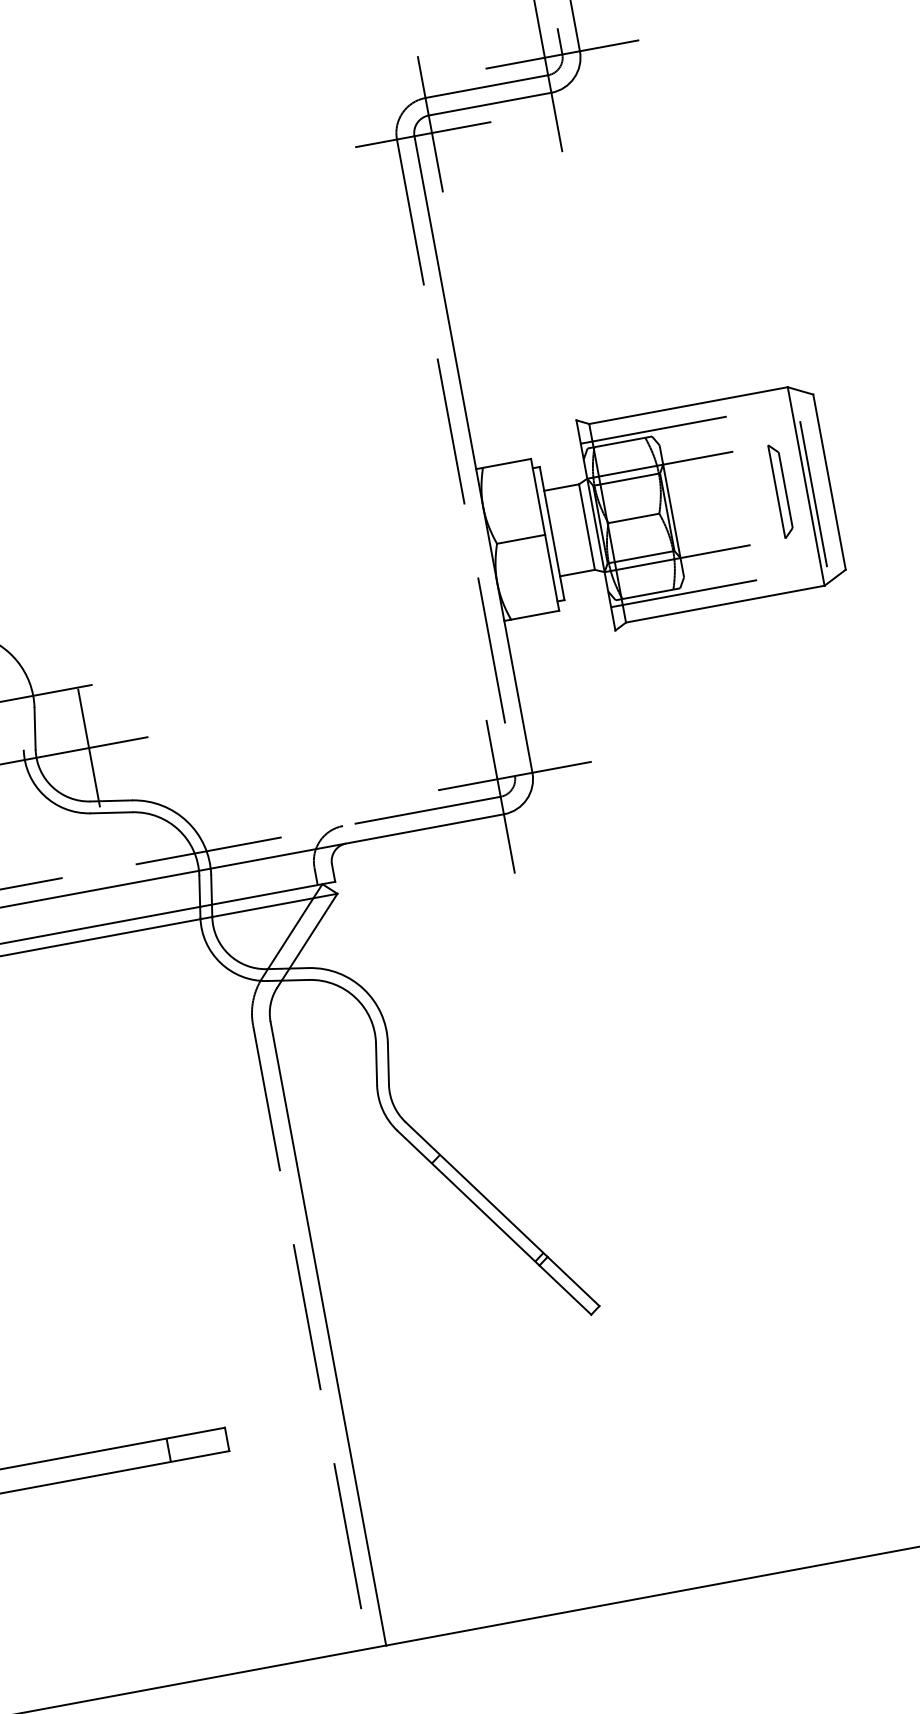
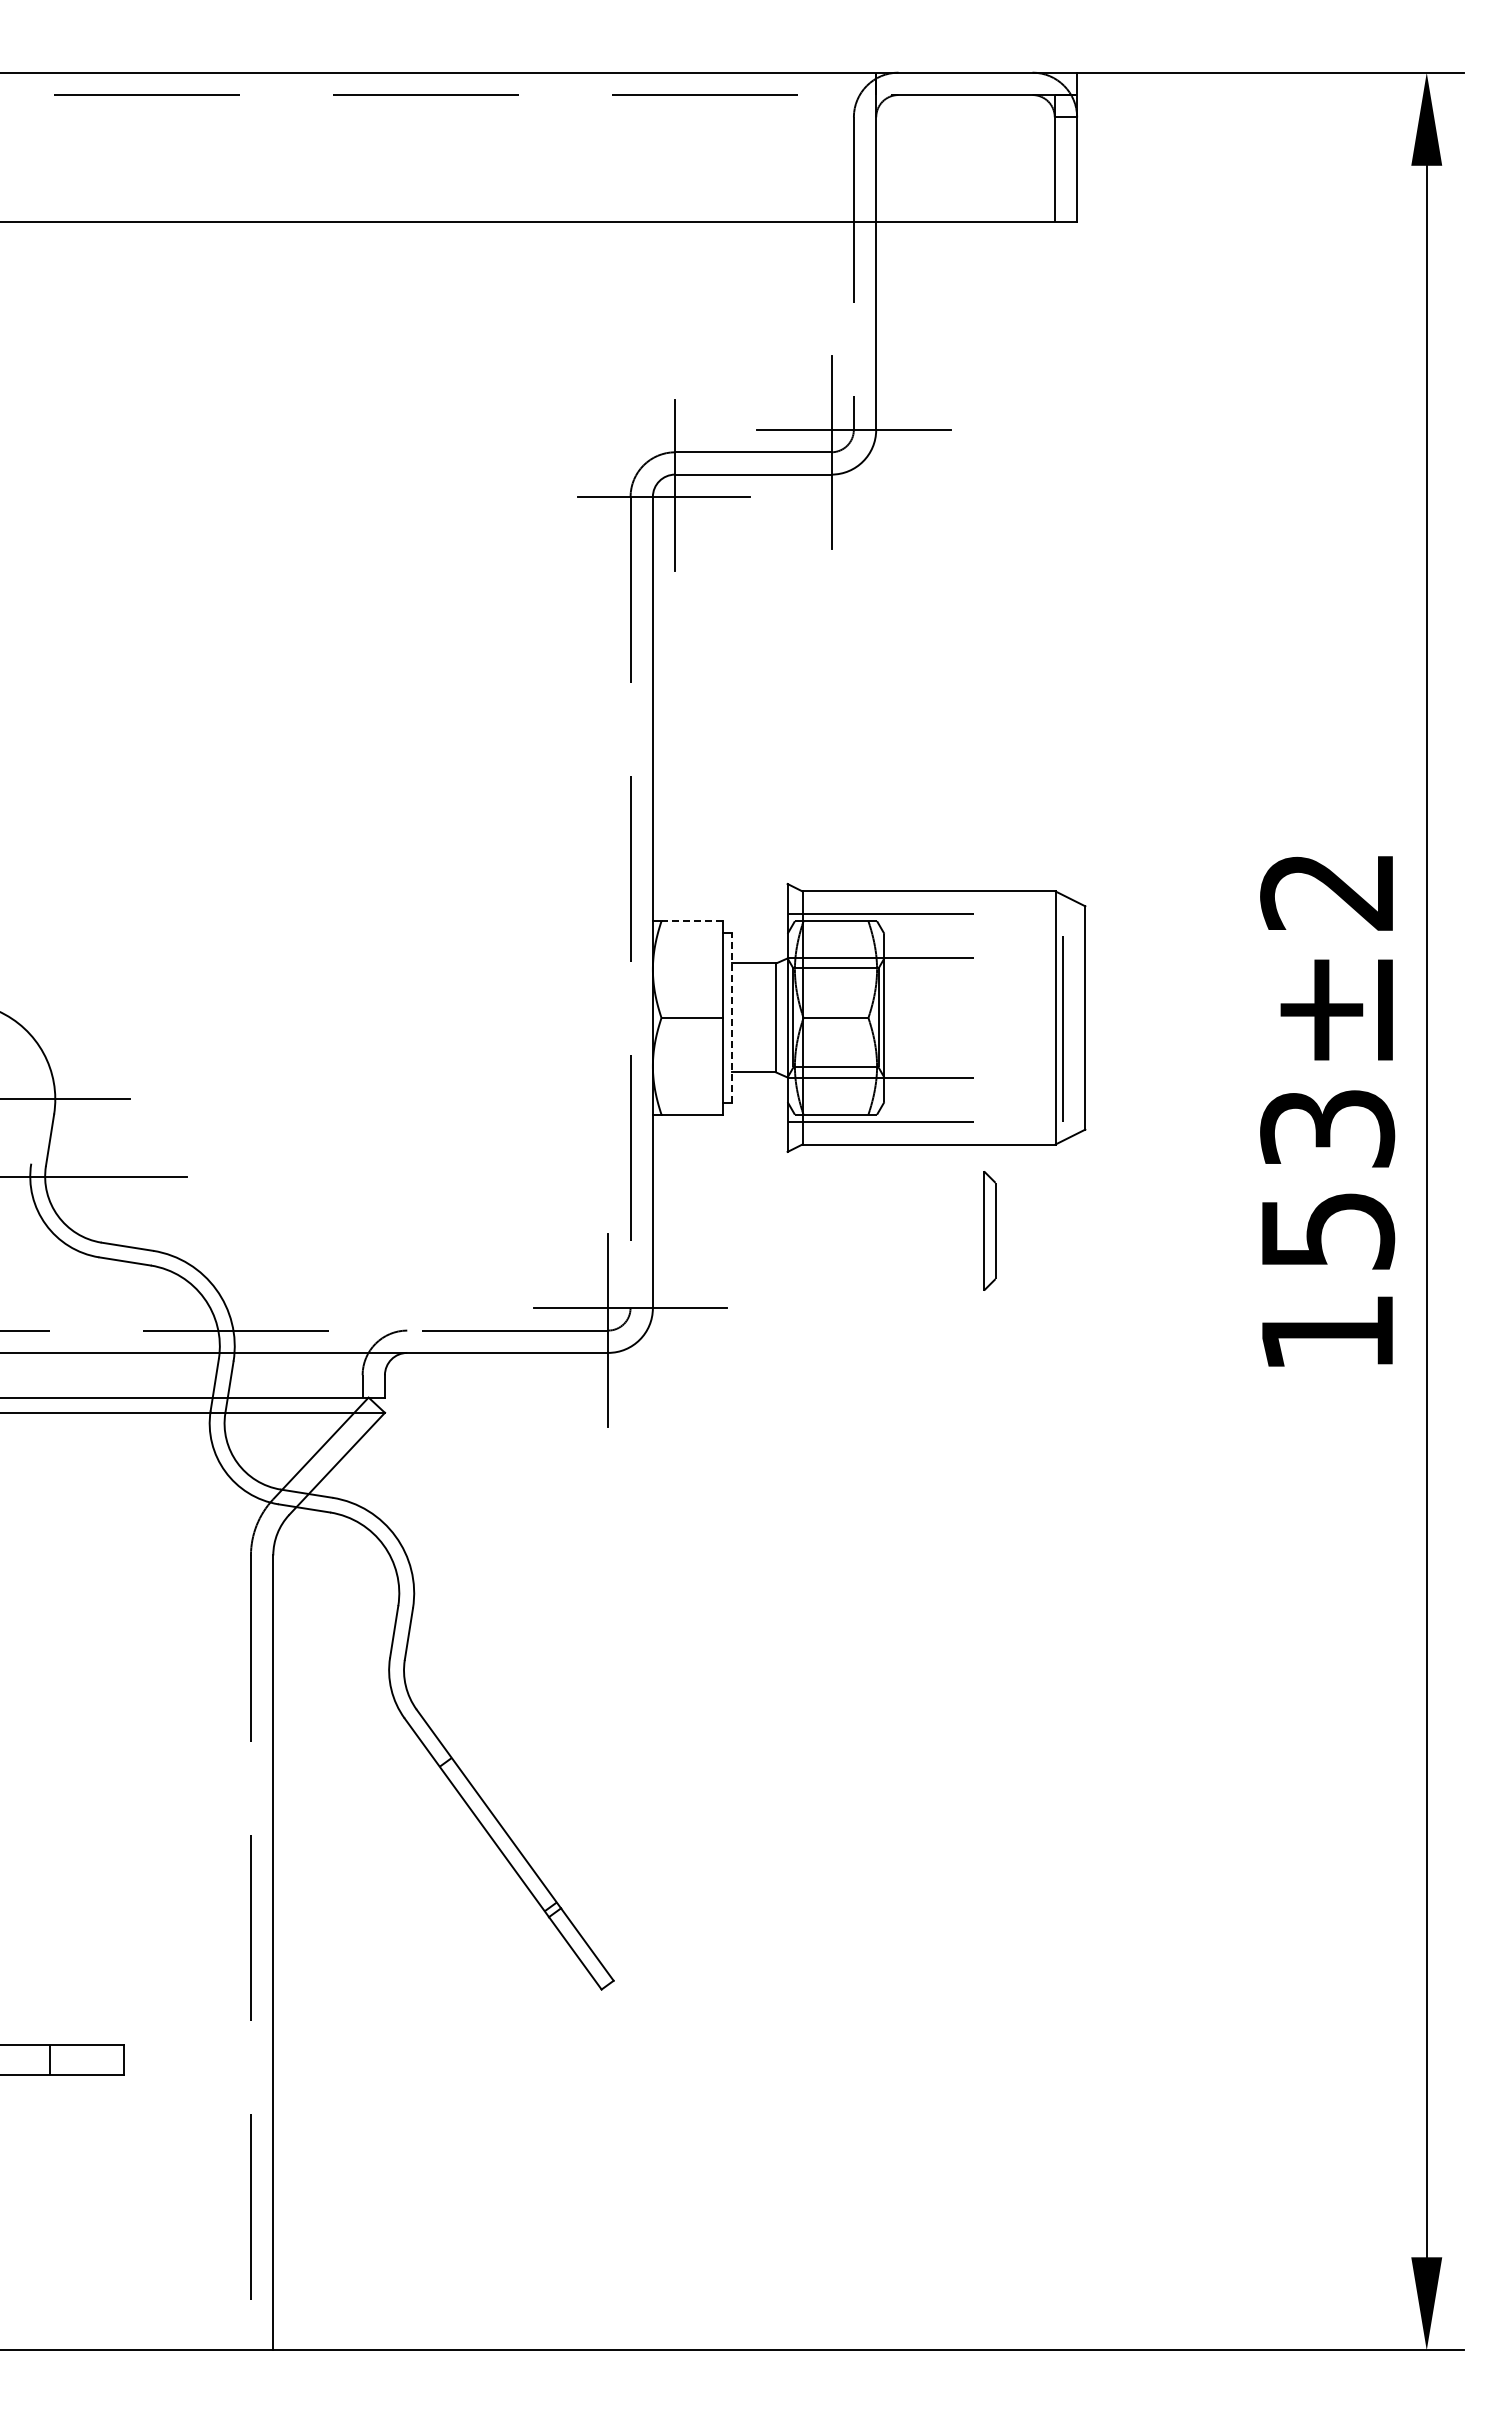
line: (507, 463) -> (692, 921), solid -> dashed
part: (780, 490) -> (989, 1230), moved
line: (551, 533) -> (731, 1017), solid -> dashed
line: (89, 747) -> (112, 1176), removed

